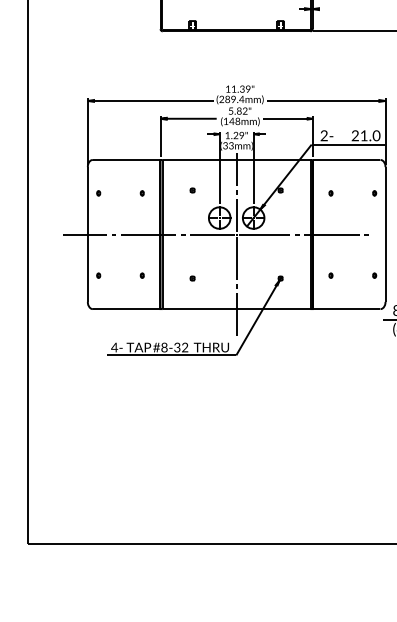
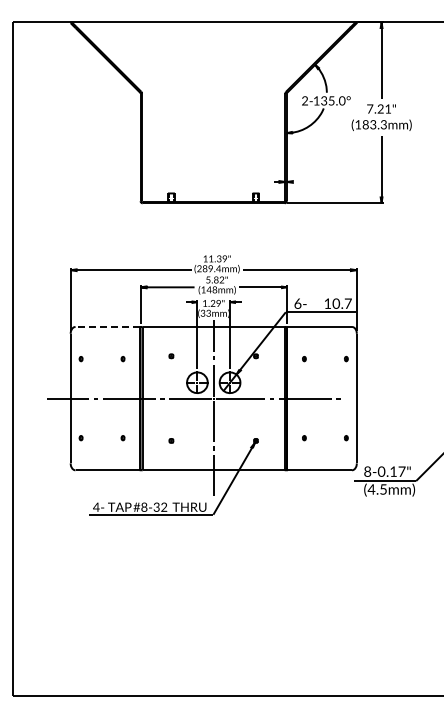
text: (323, 135) -> (297, 303), 2- -> 6-
text: (365, 135) -> (337, 303), 21.0 -> 10.7
line: (126, 159) -> (107, 326), solid -> dashed

